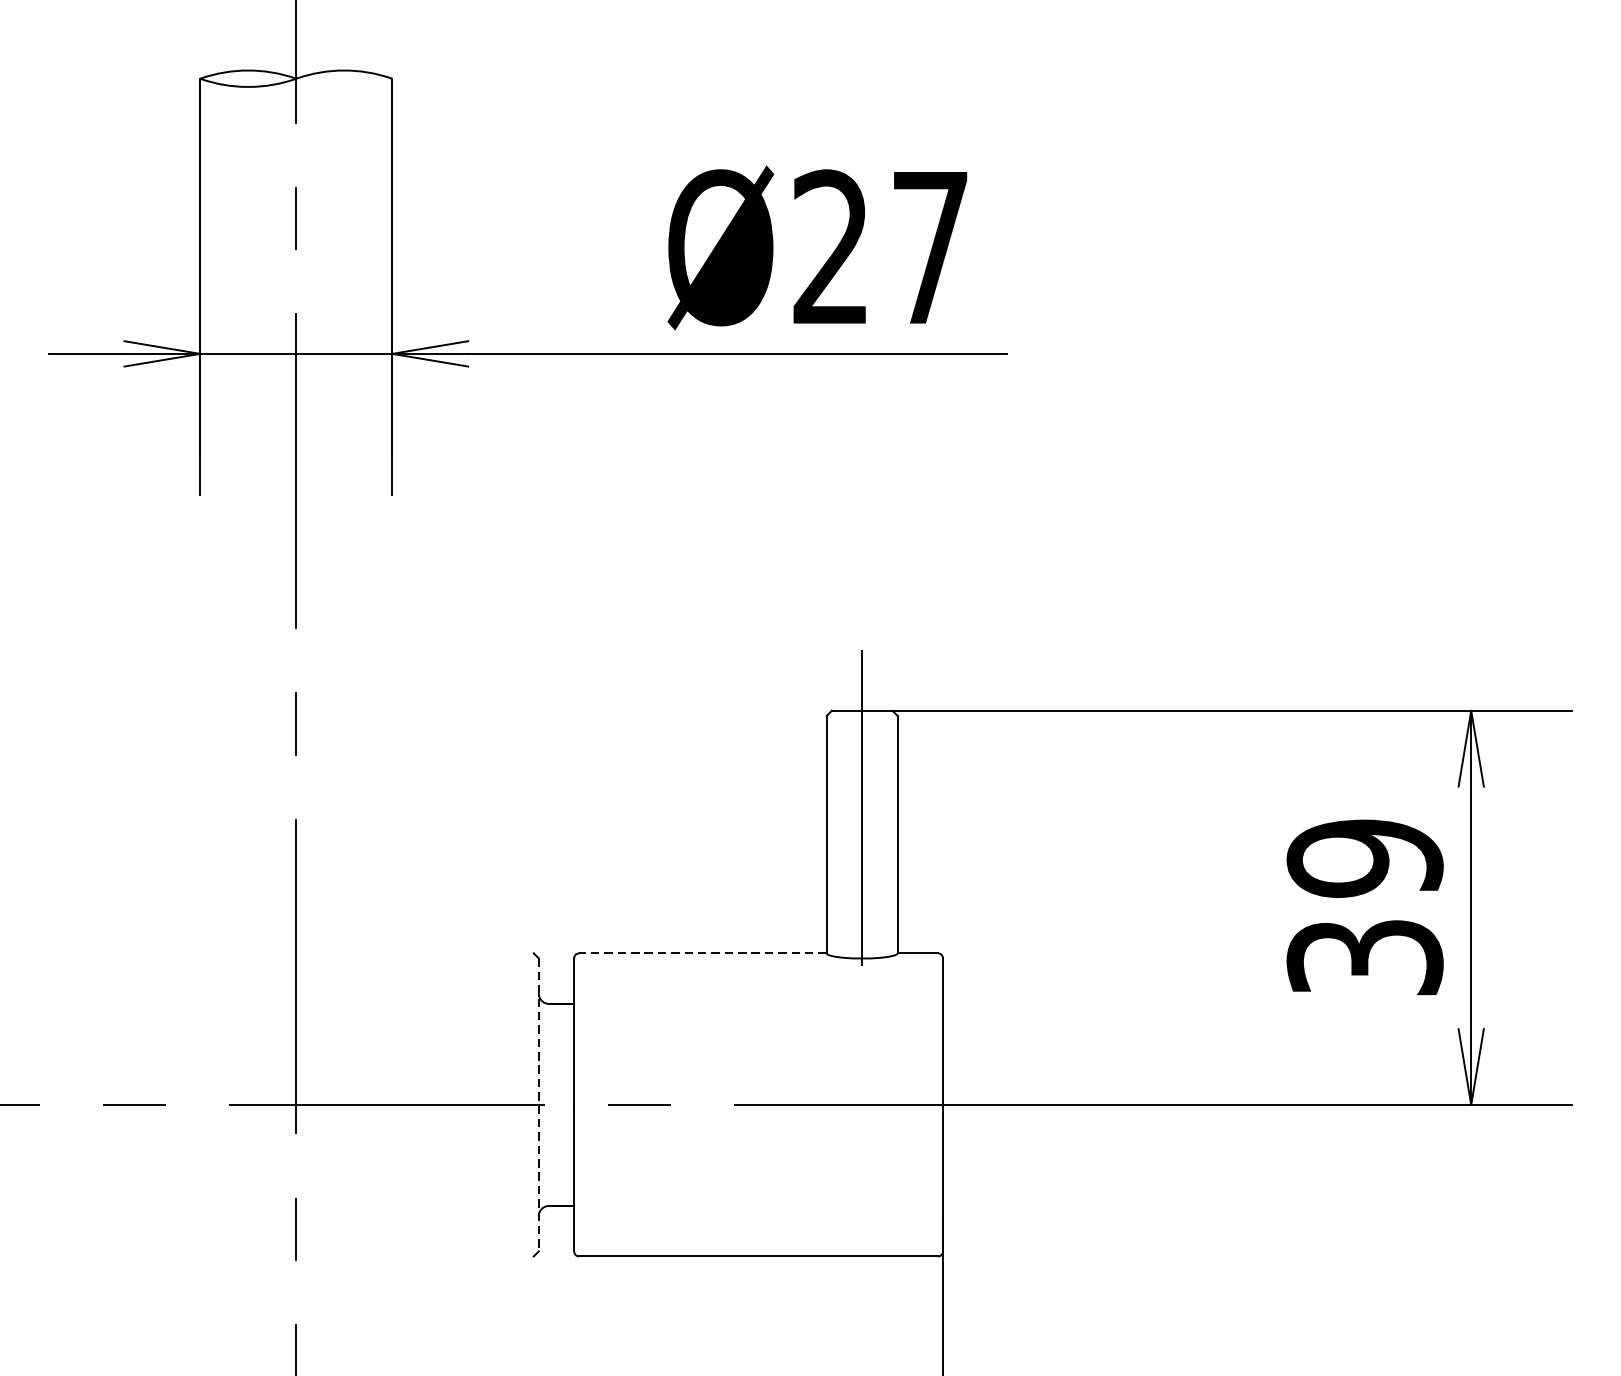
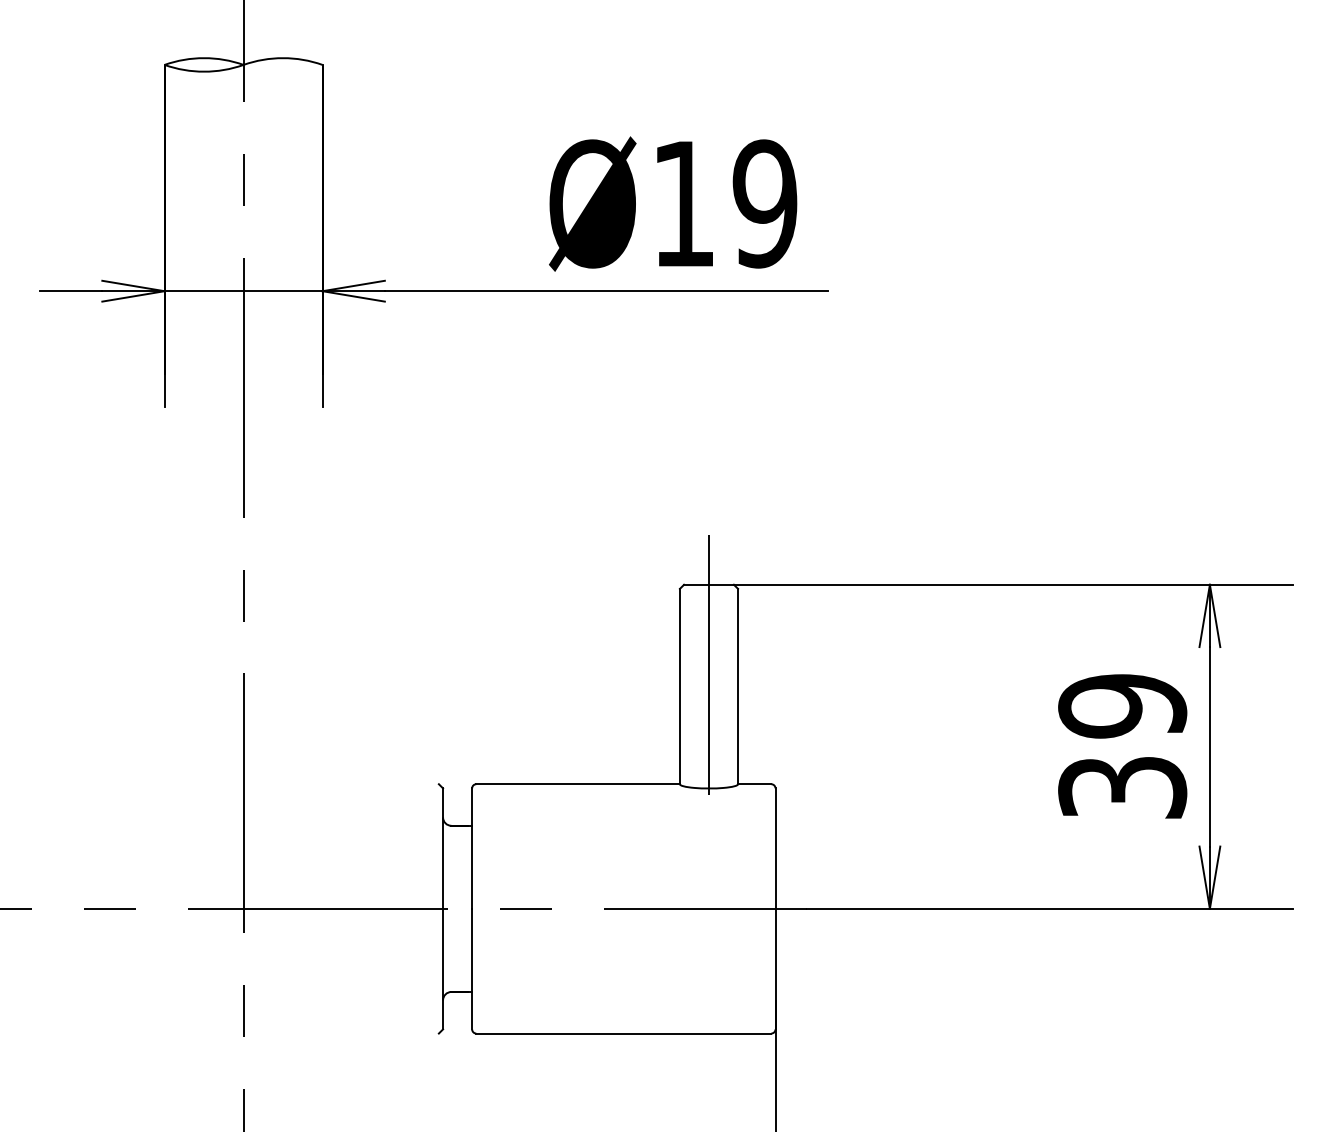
text: (881, 247) -> (724, 203), Ø27 -> Ø19
line: (703, 953) -> (578, 784), dashed -> solid
line: (539, 1104) -> (443, 908), dashed -> solid

